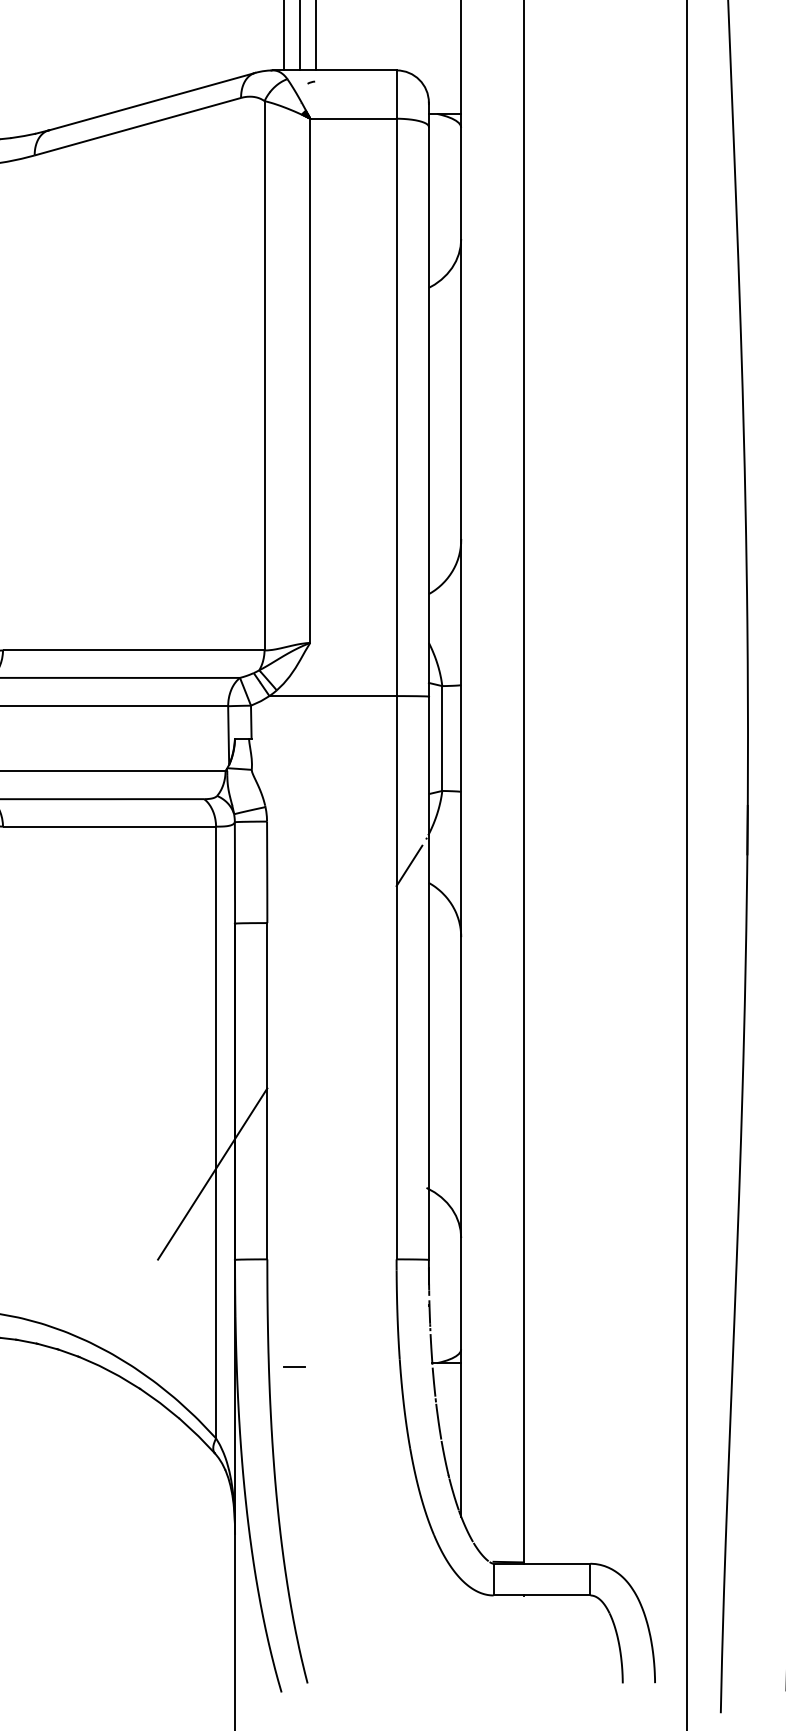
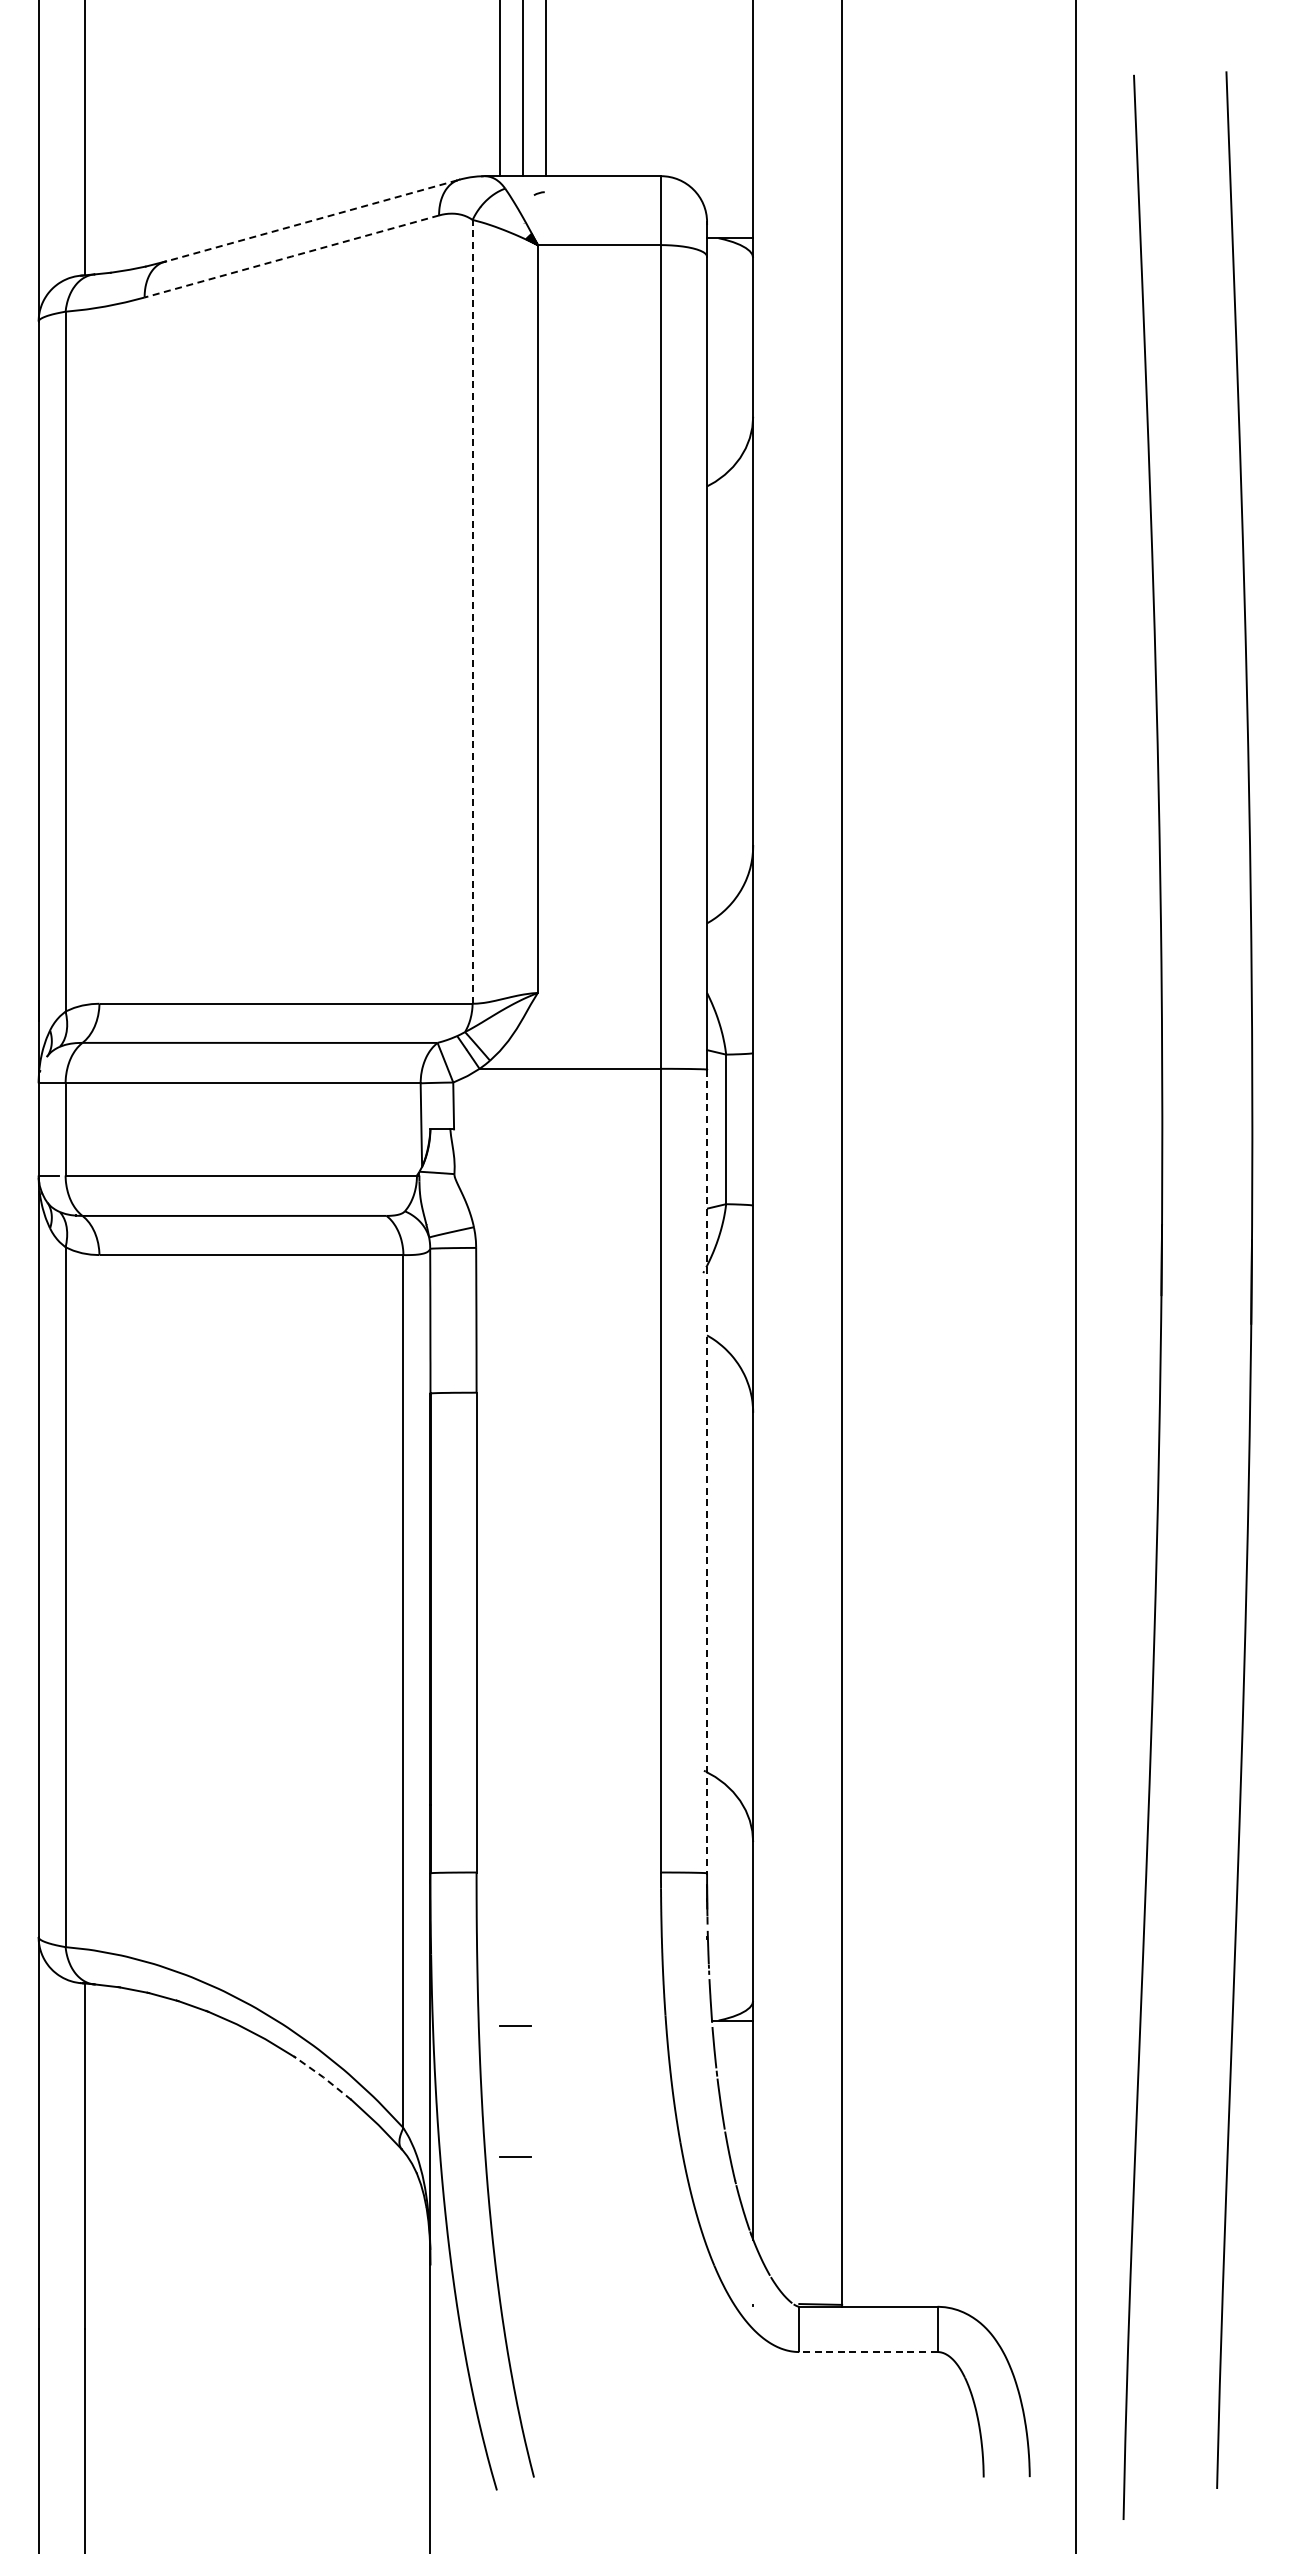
line: (150, 102) -> (310, 221), solid -> dashed
line: (137, 126) -> (291, 256), solid -> dashed
line: (264, 375) -> (472, 611), solid -> dashed
line: (408, 865) -> (678, 1310), removed
line: (429, 978) -> (707, 1471), solid -> dashed
line: (212, 1173) -> (398, 1750), removed
line: (160, 1403) -> (323, 2077), solid -> dashed
line: (294, 1458) -> (515, 2156), added
line: (541, 1595) -> (867, 2352), solid -> dashed

